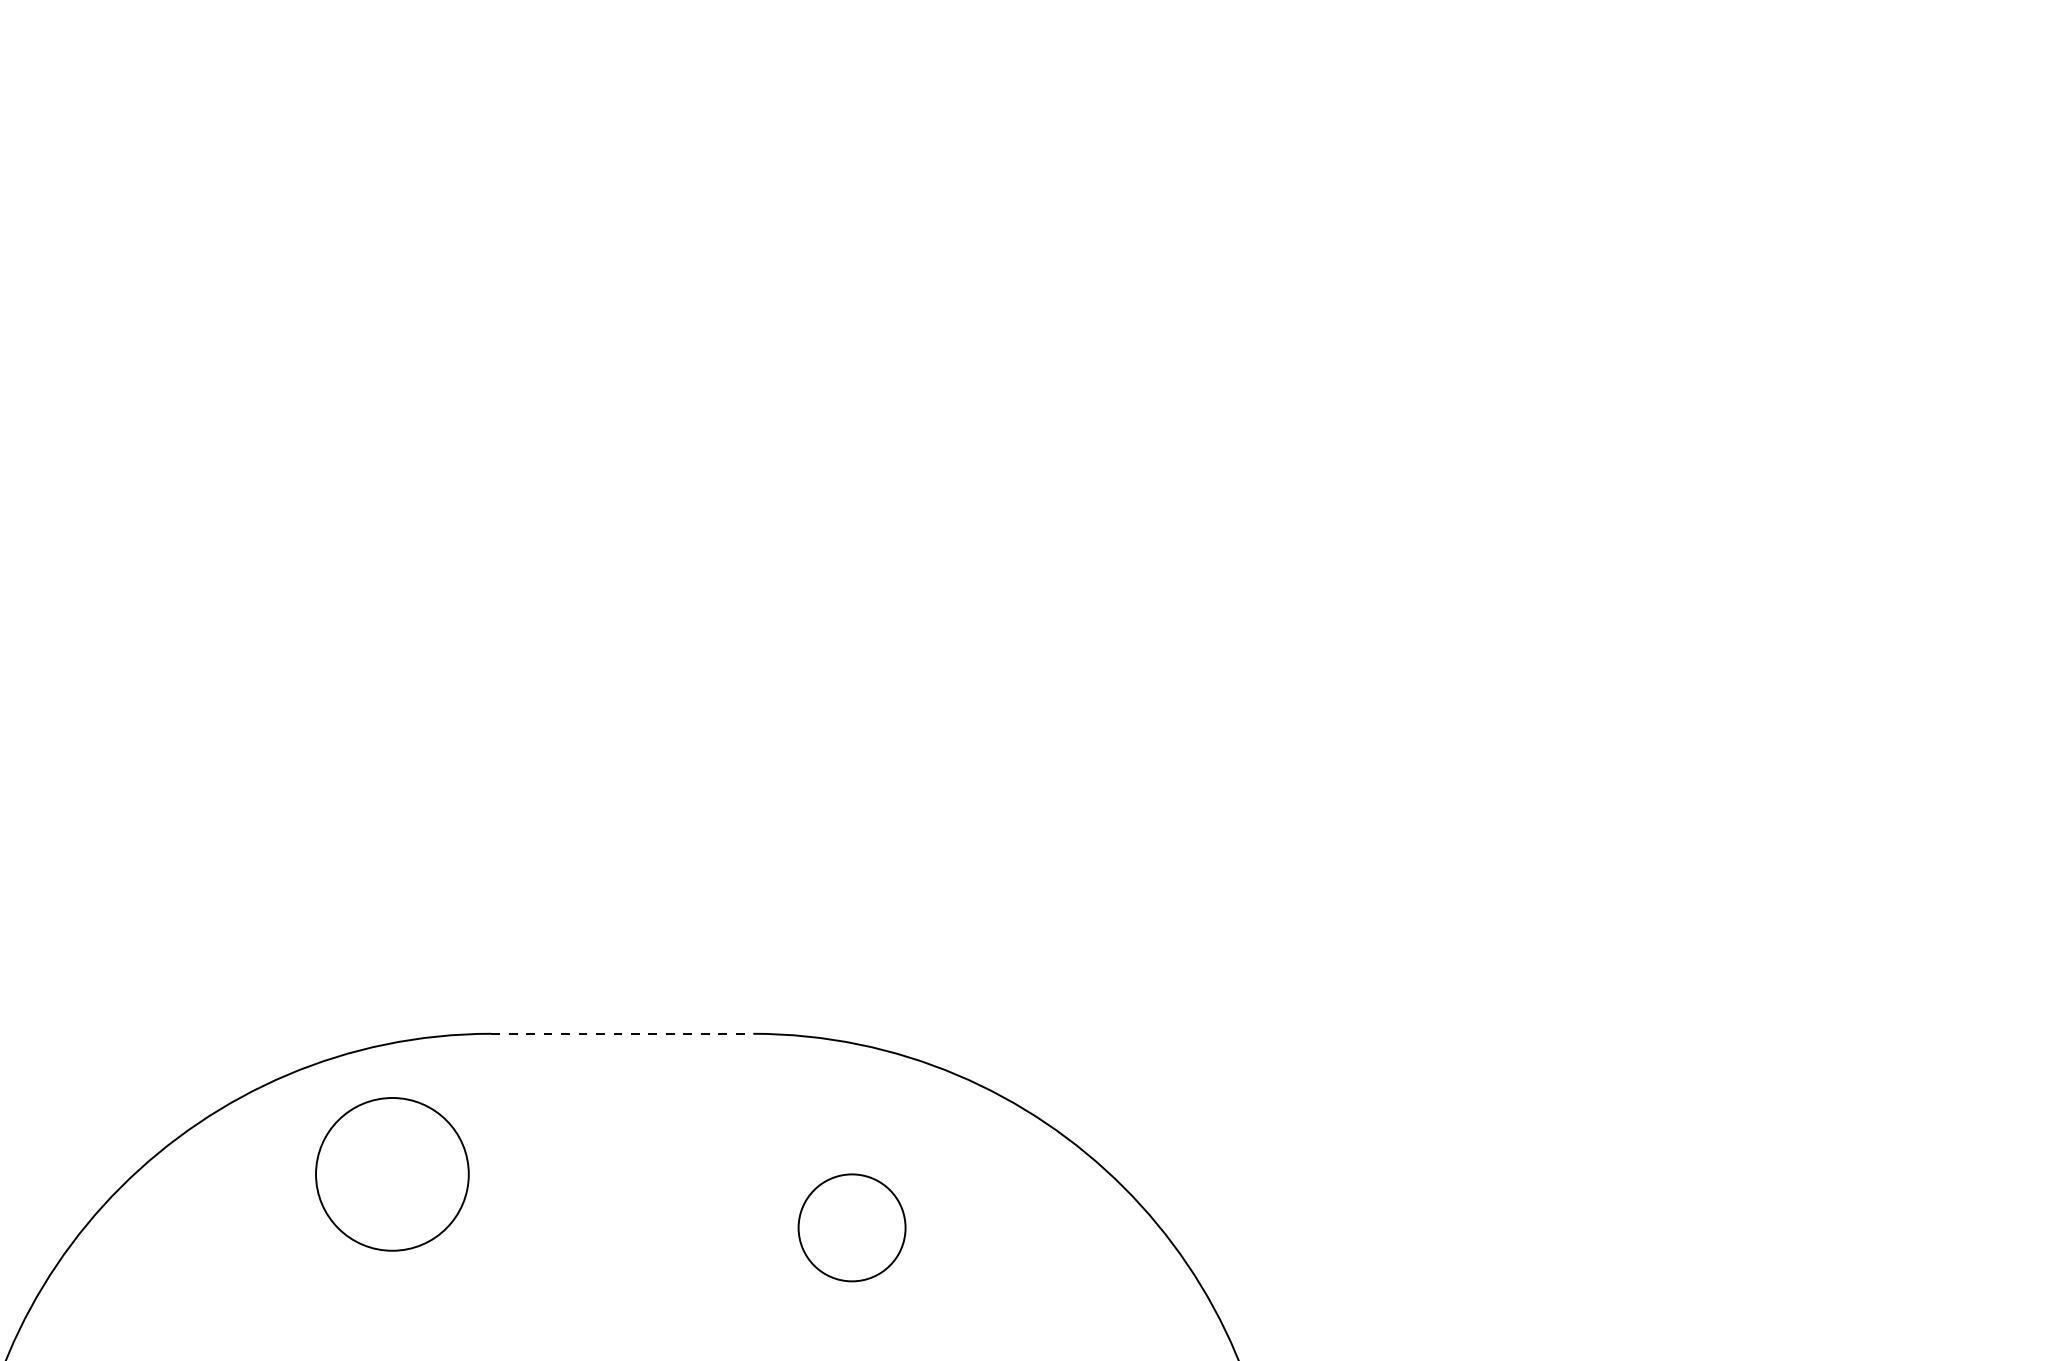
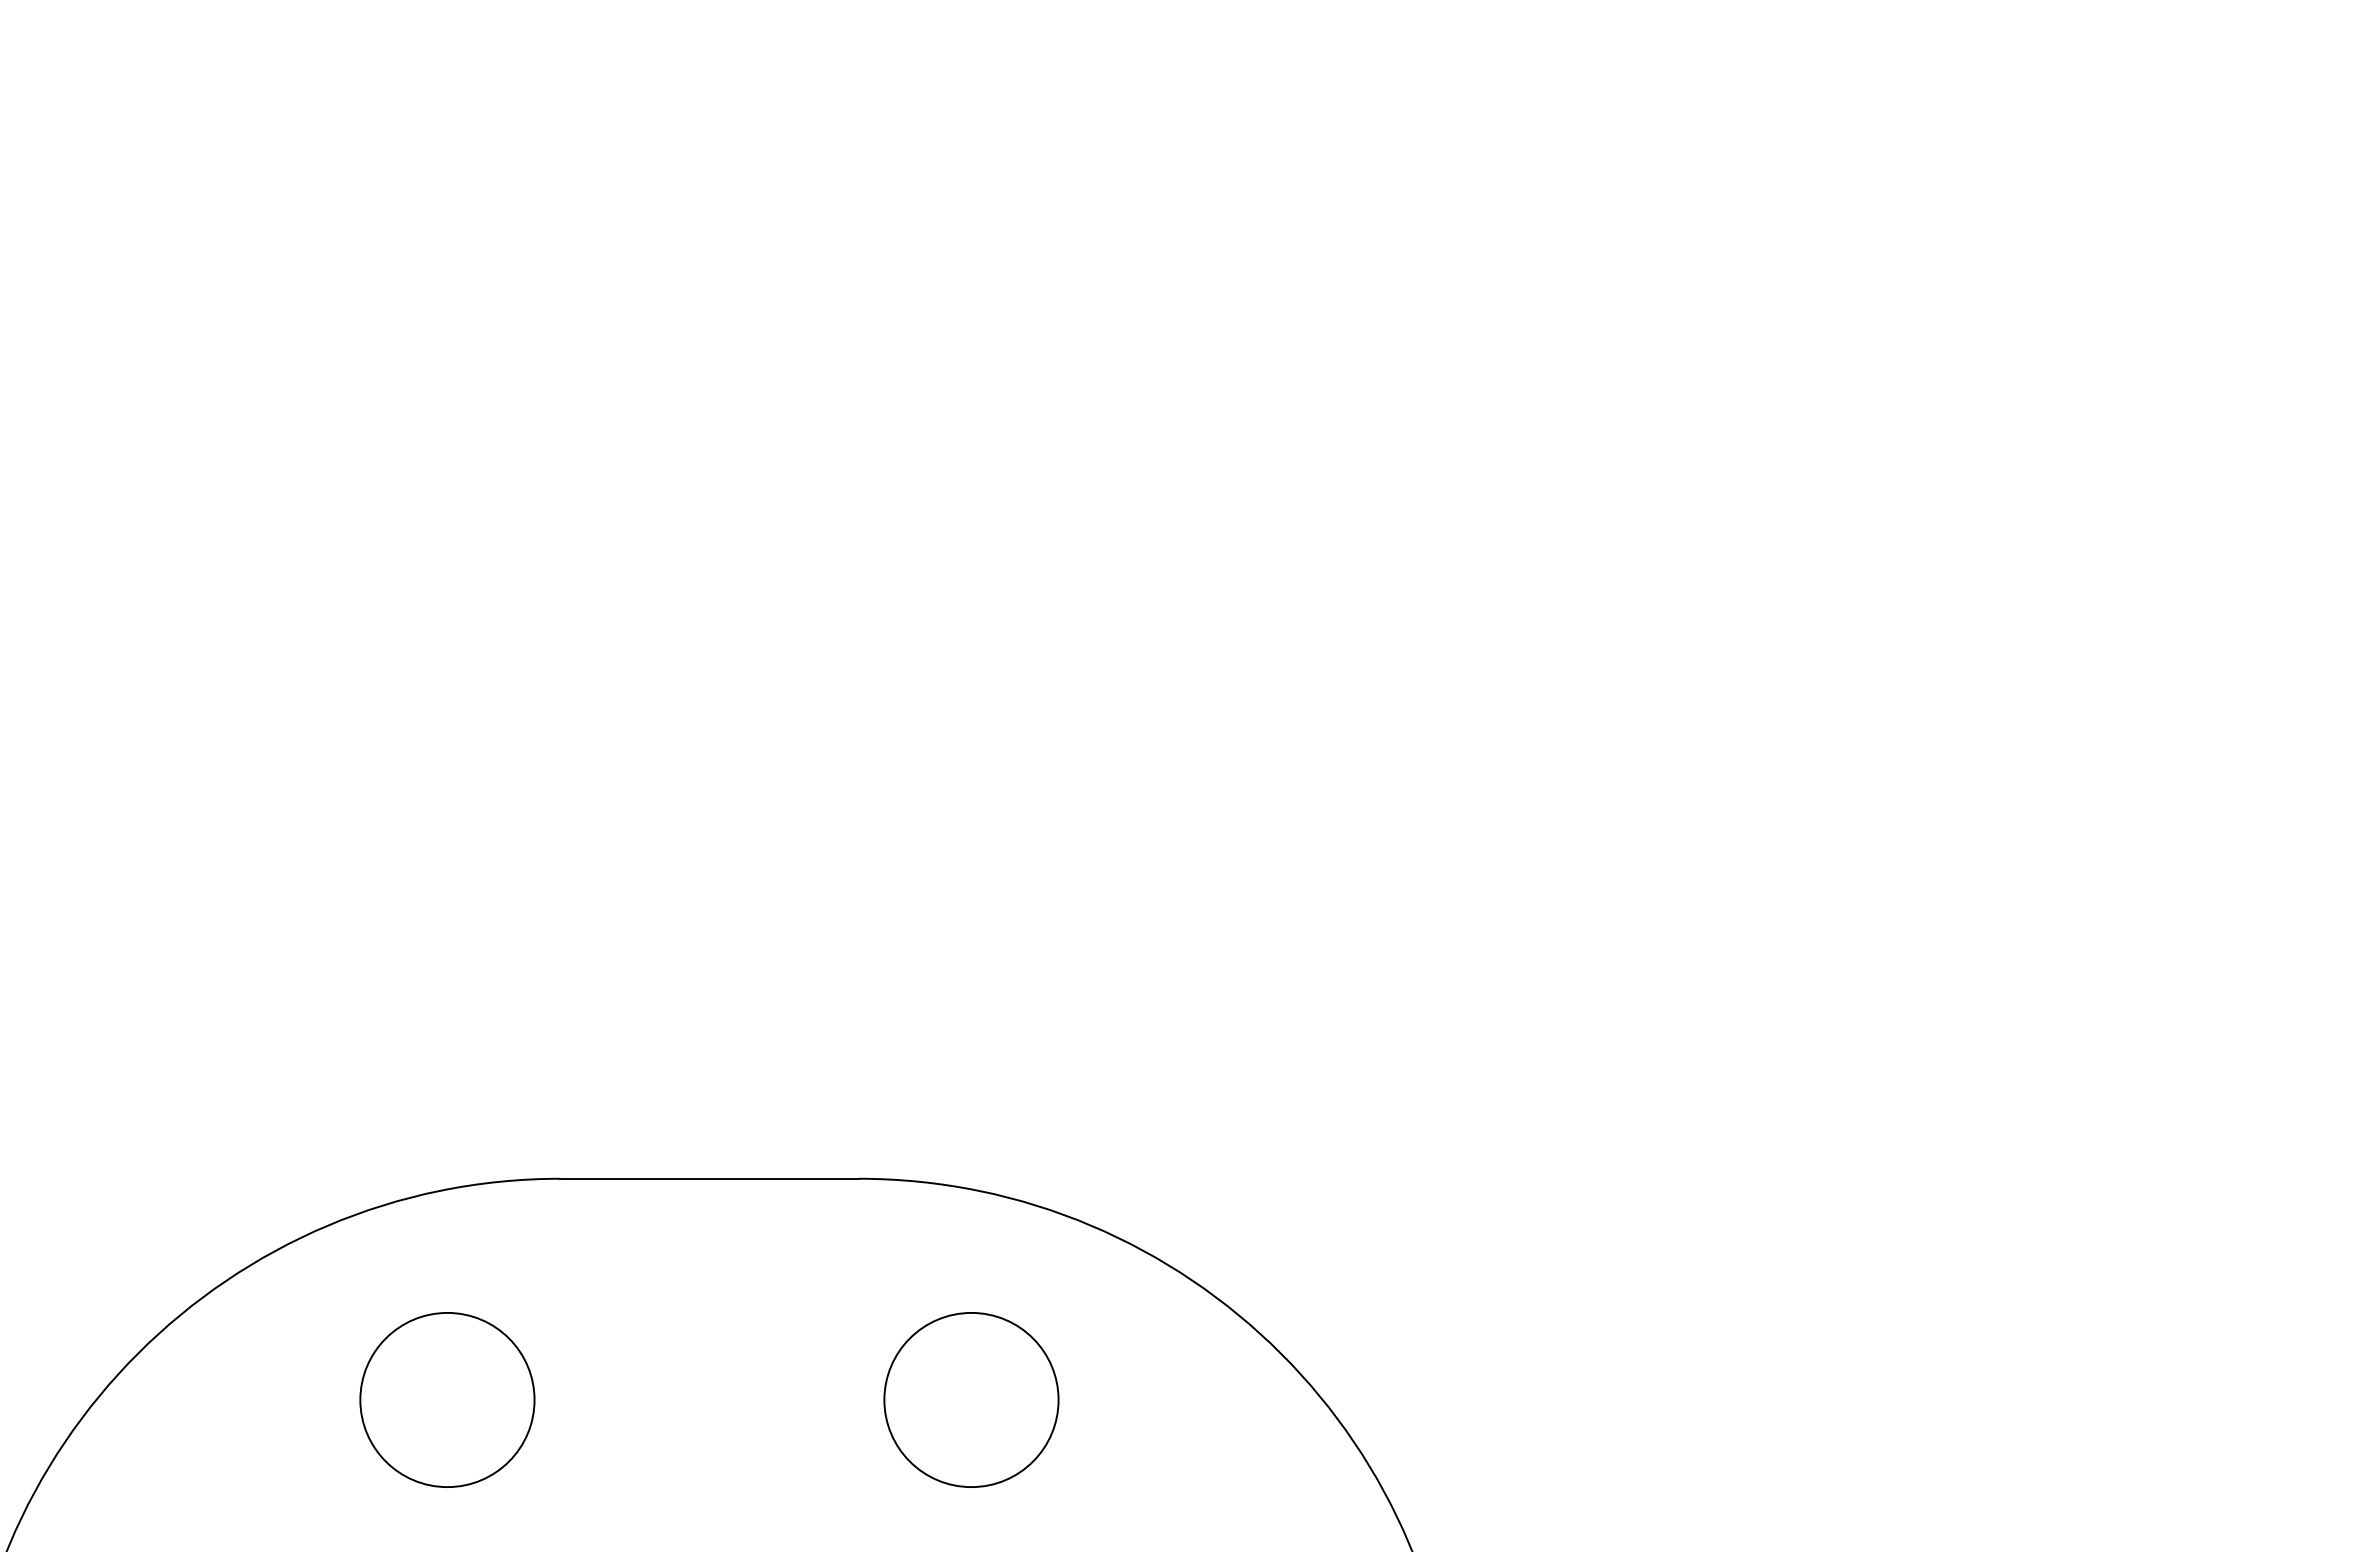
line: (623, 1033) -> (710, 1178), dashed -> solid
circle: (392, 1173) -> (447, 1399), moved
circle: (852, 1227) -> (971, 1399), size x1.43

